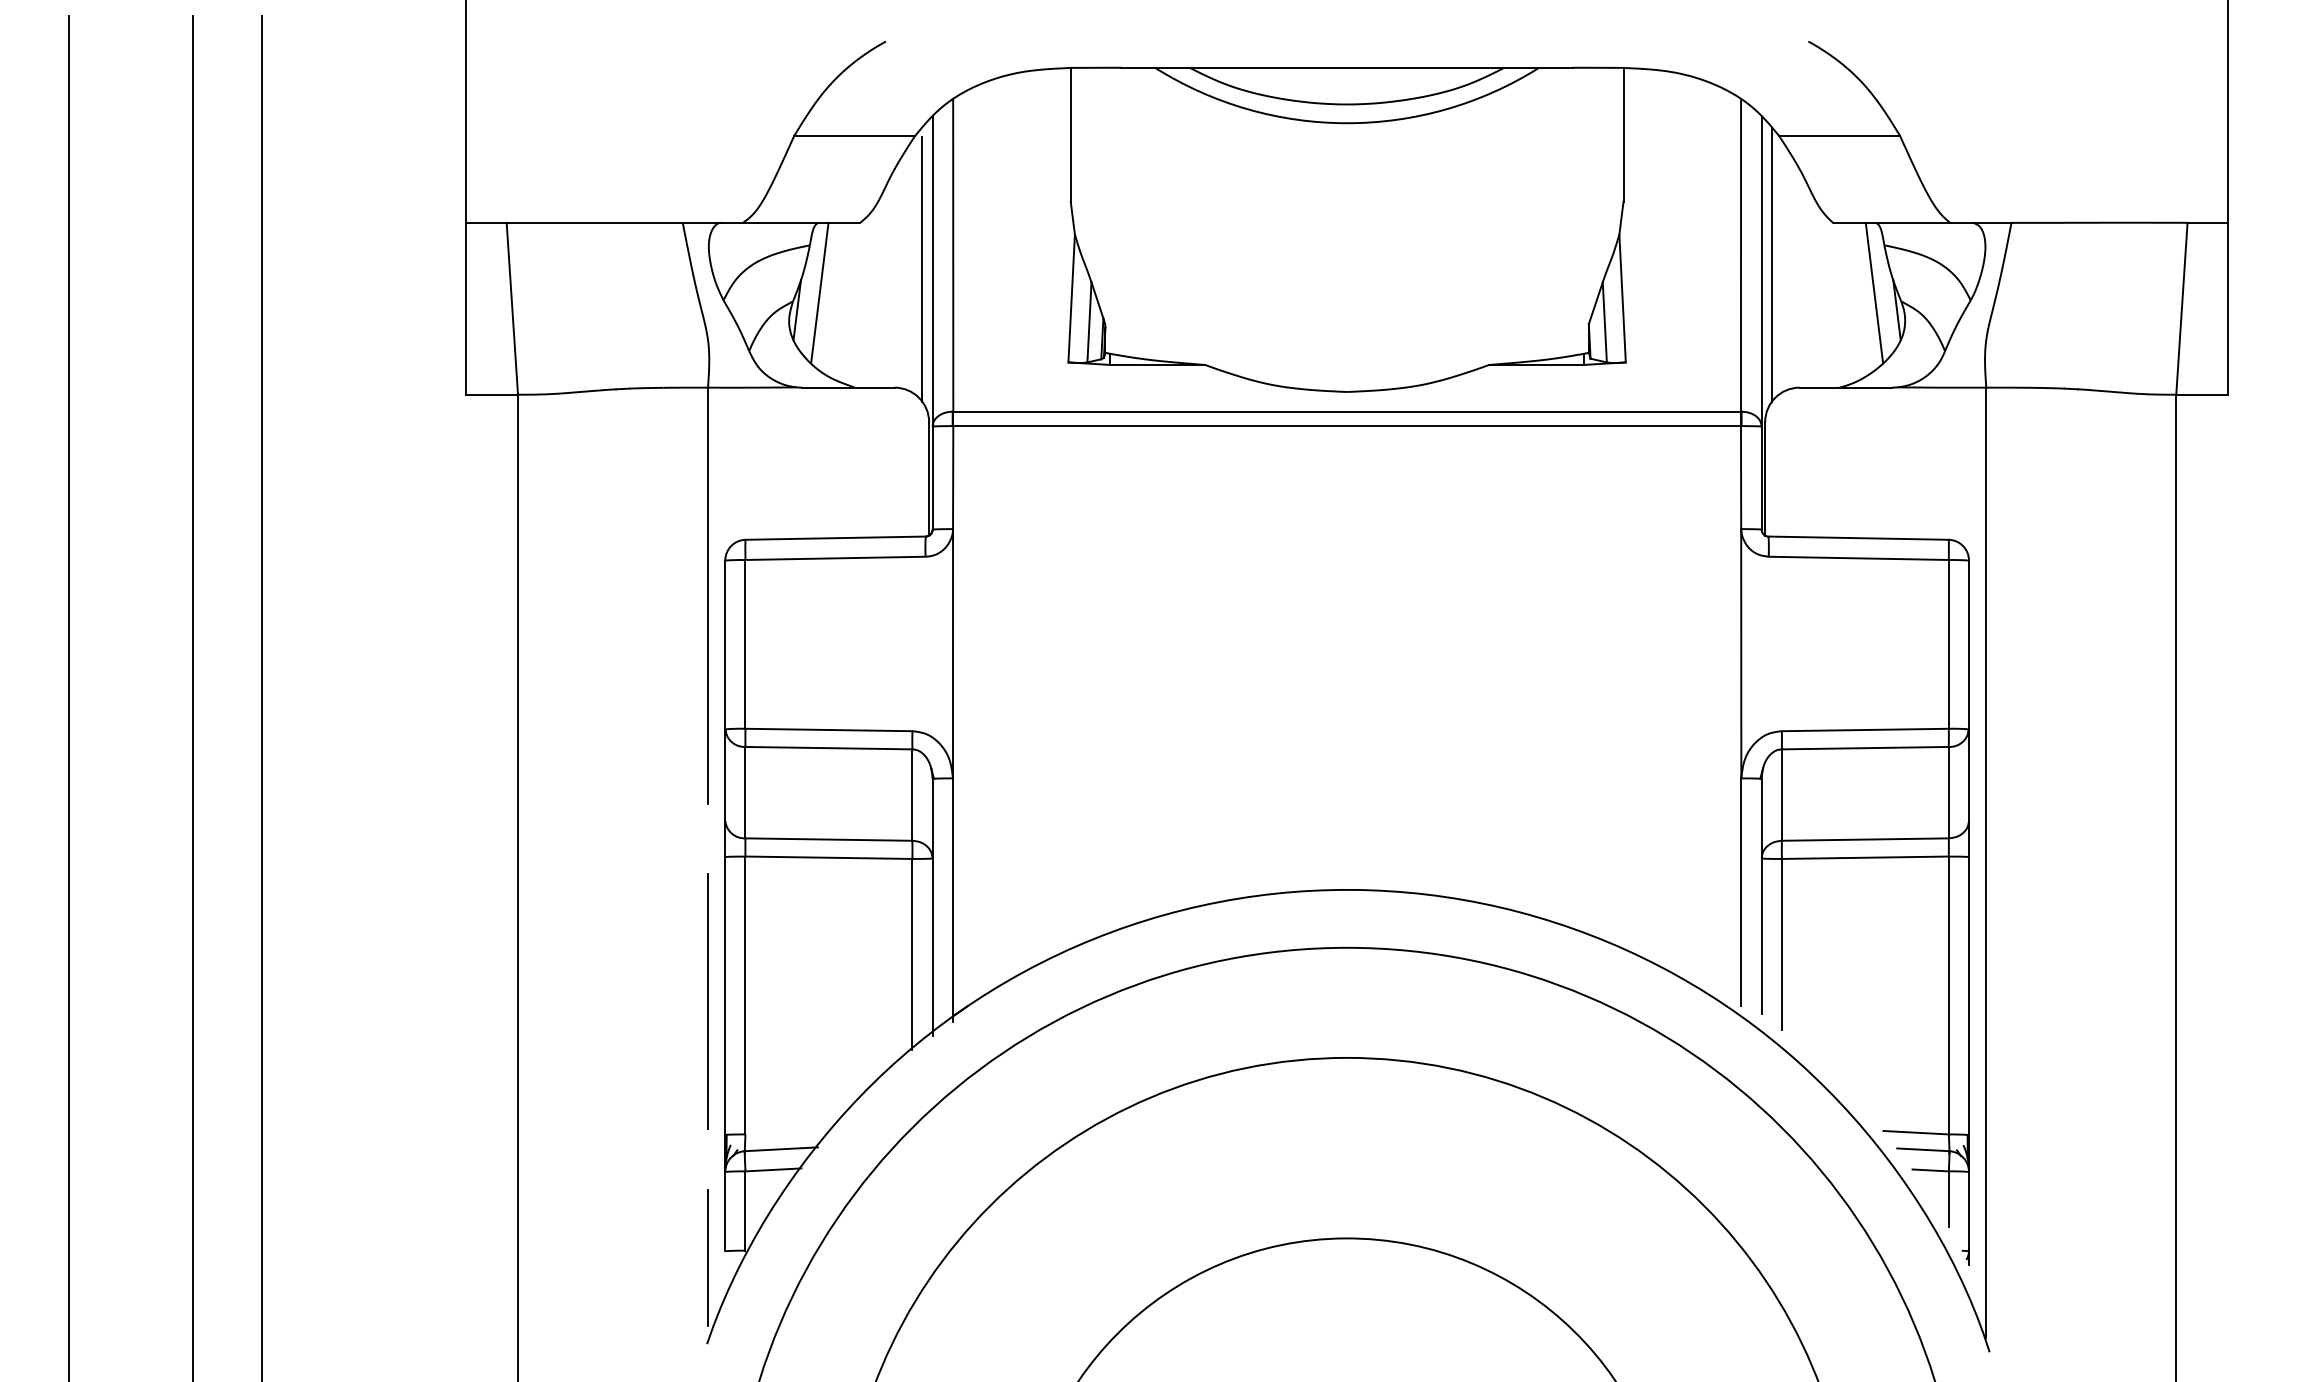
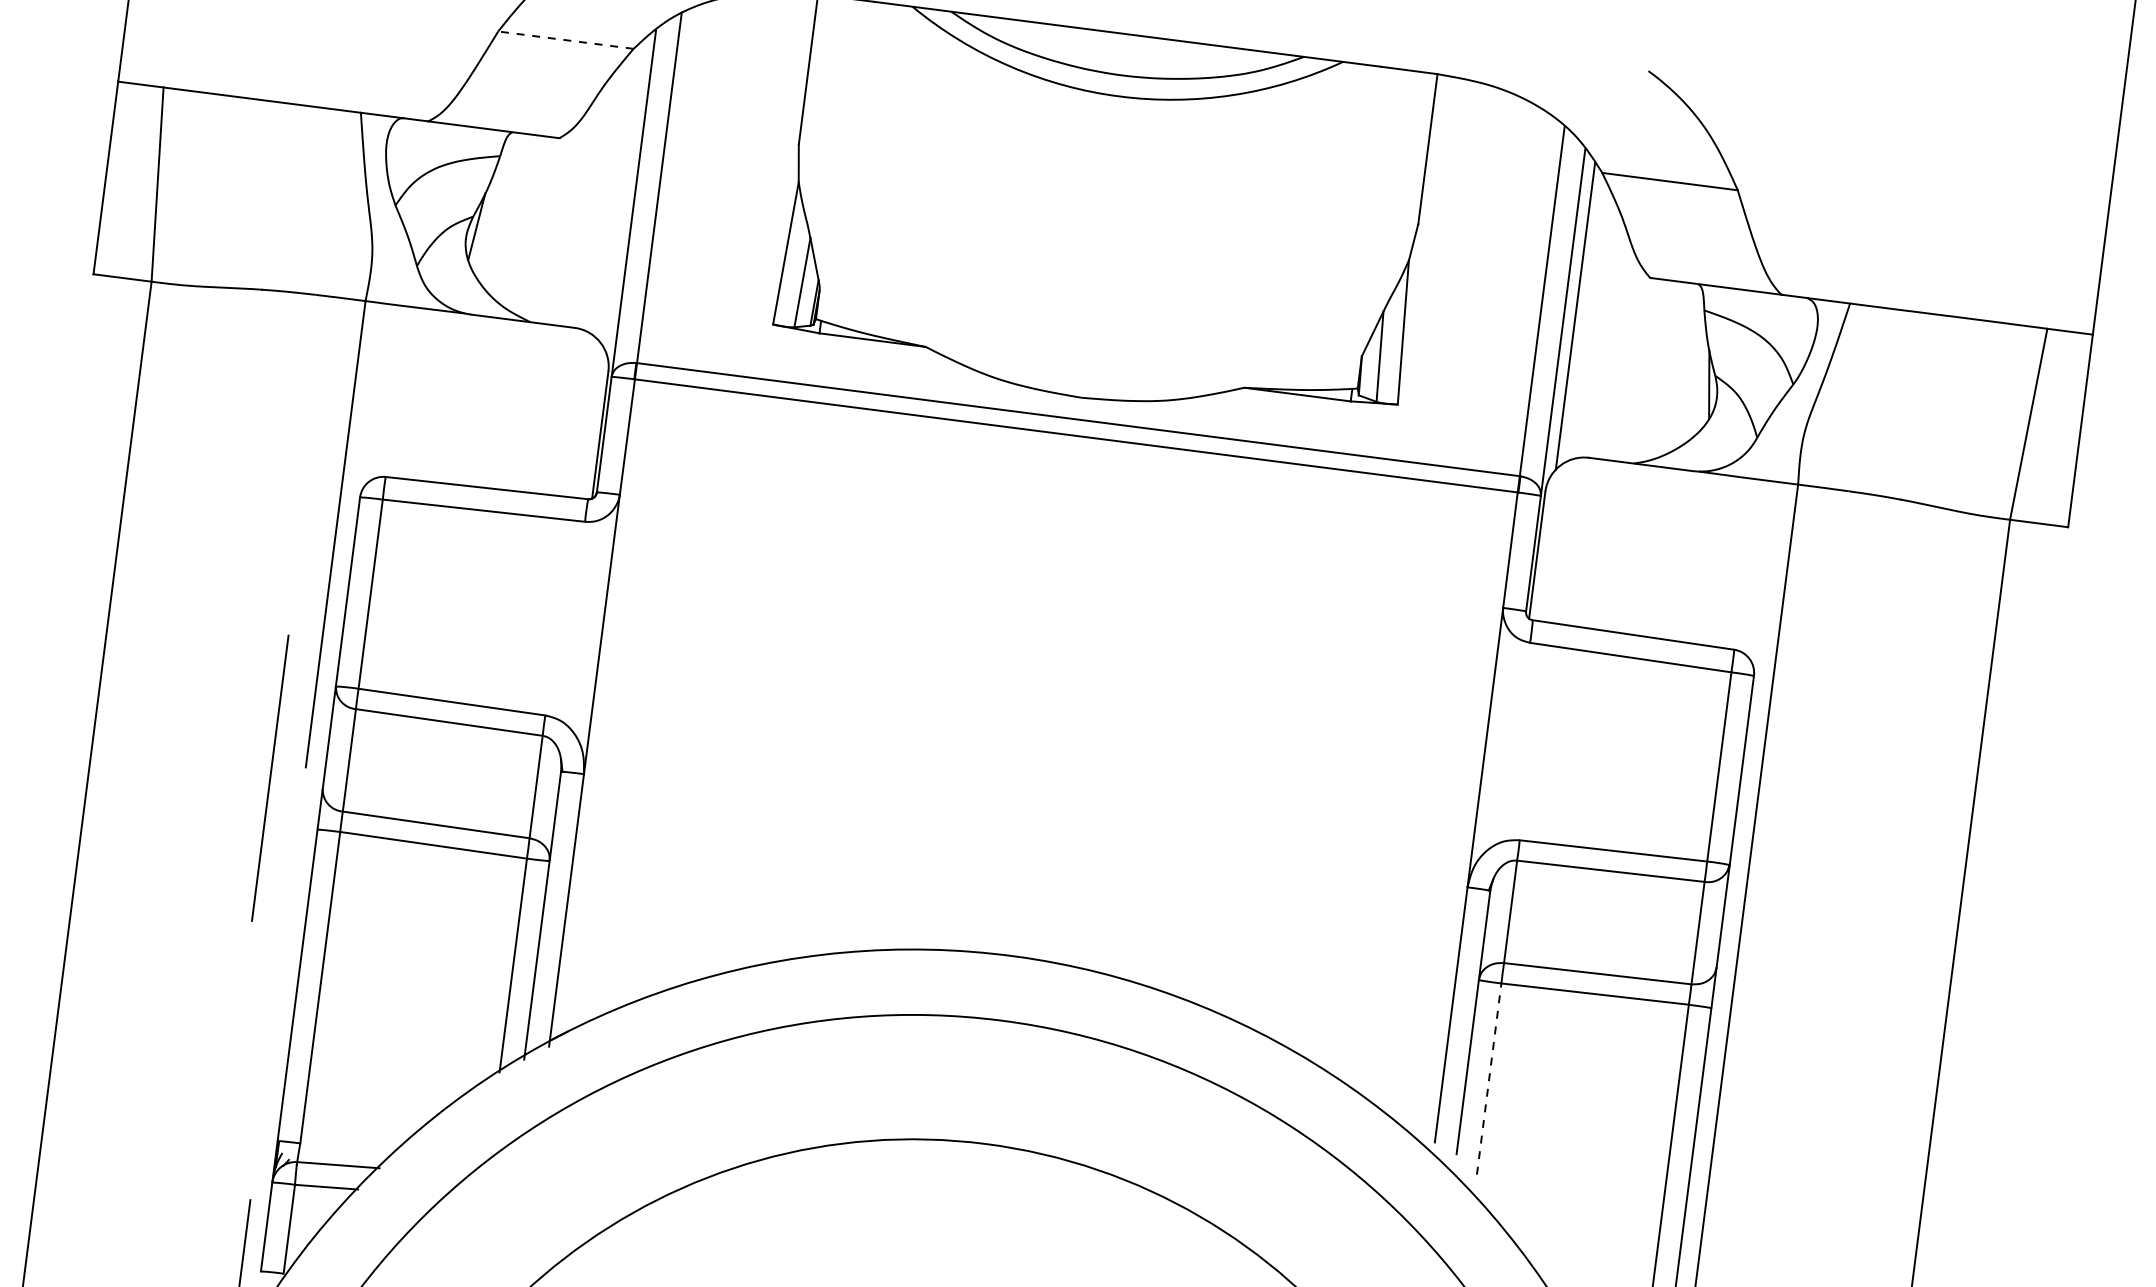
line: (854, 136) -> (565, 40), solid -> dashed
line: (922, 268) -> (623, 198), removed
line: (819, 292) -> (504, 210), removed
line: (1874, 292) -> (1686, 361), removed
line: (1781, 943) -> (1488, 1078), solid -> dashed
line: (707, 1001) -> (269, 778), moved

